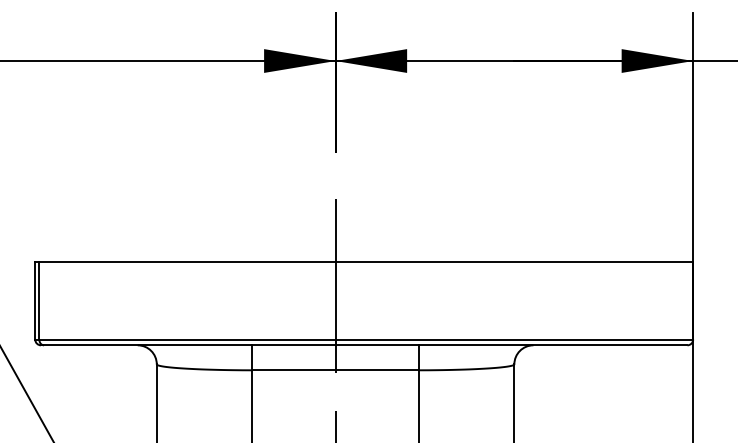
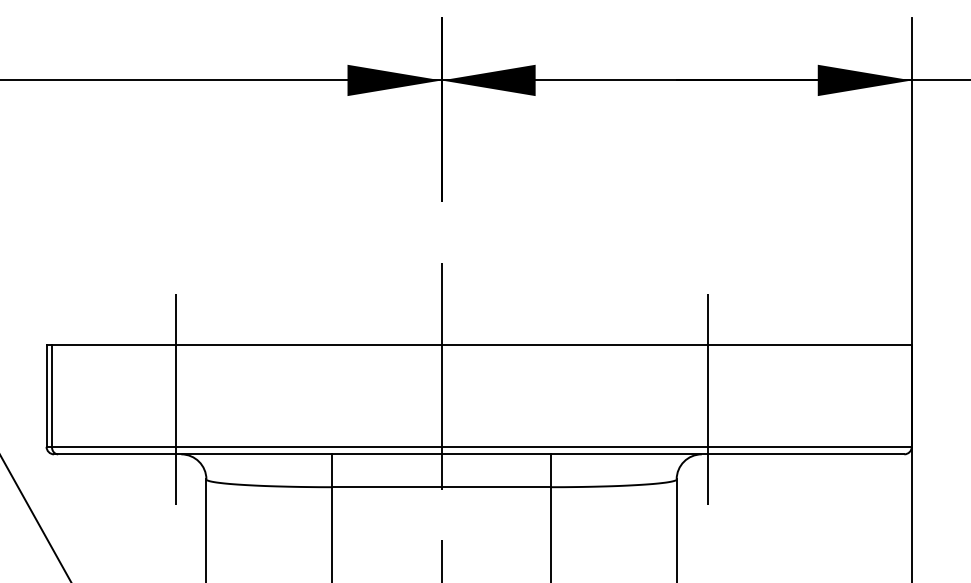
line: (133, 303) -> (175, 399), added
line: (537, 303) -> (707, 399), added

